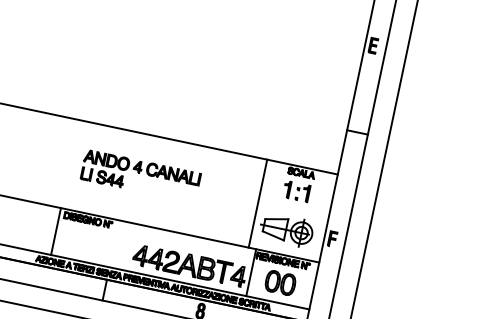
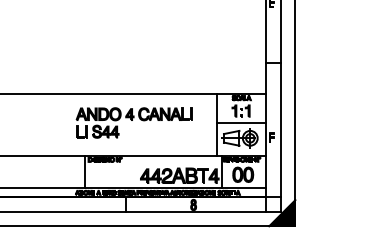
part: (139, 175) -> (133, 122), size x1.43
line: (293, 209) -> (241, 123), added

